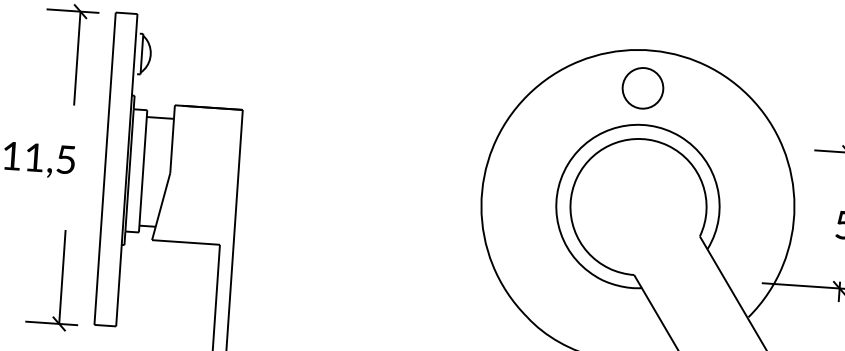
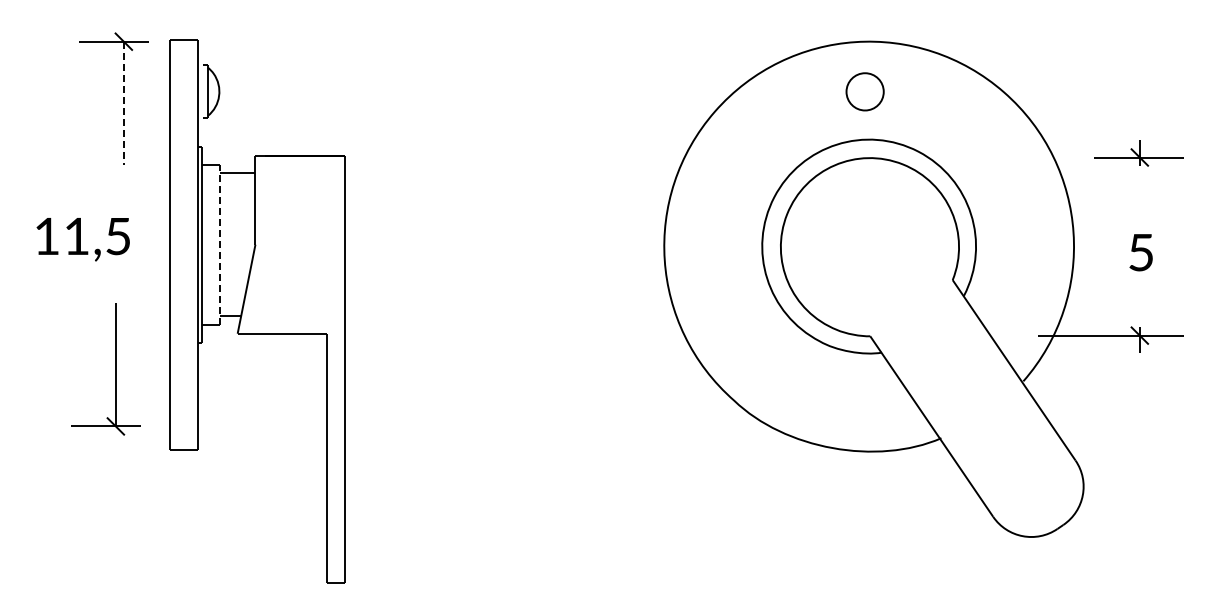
line: (77, 58) -> (123, 103), solid -> dashed
part: (642, 88) -> (864, 91), size x0.7
line: (142, 171) -> (219, 244), solid -> dashed
part: (61, 280) -> (115, 369), moved

